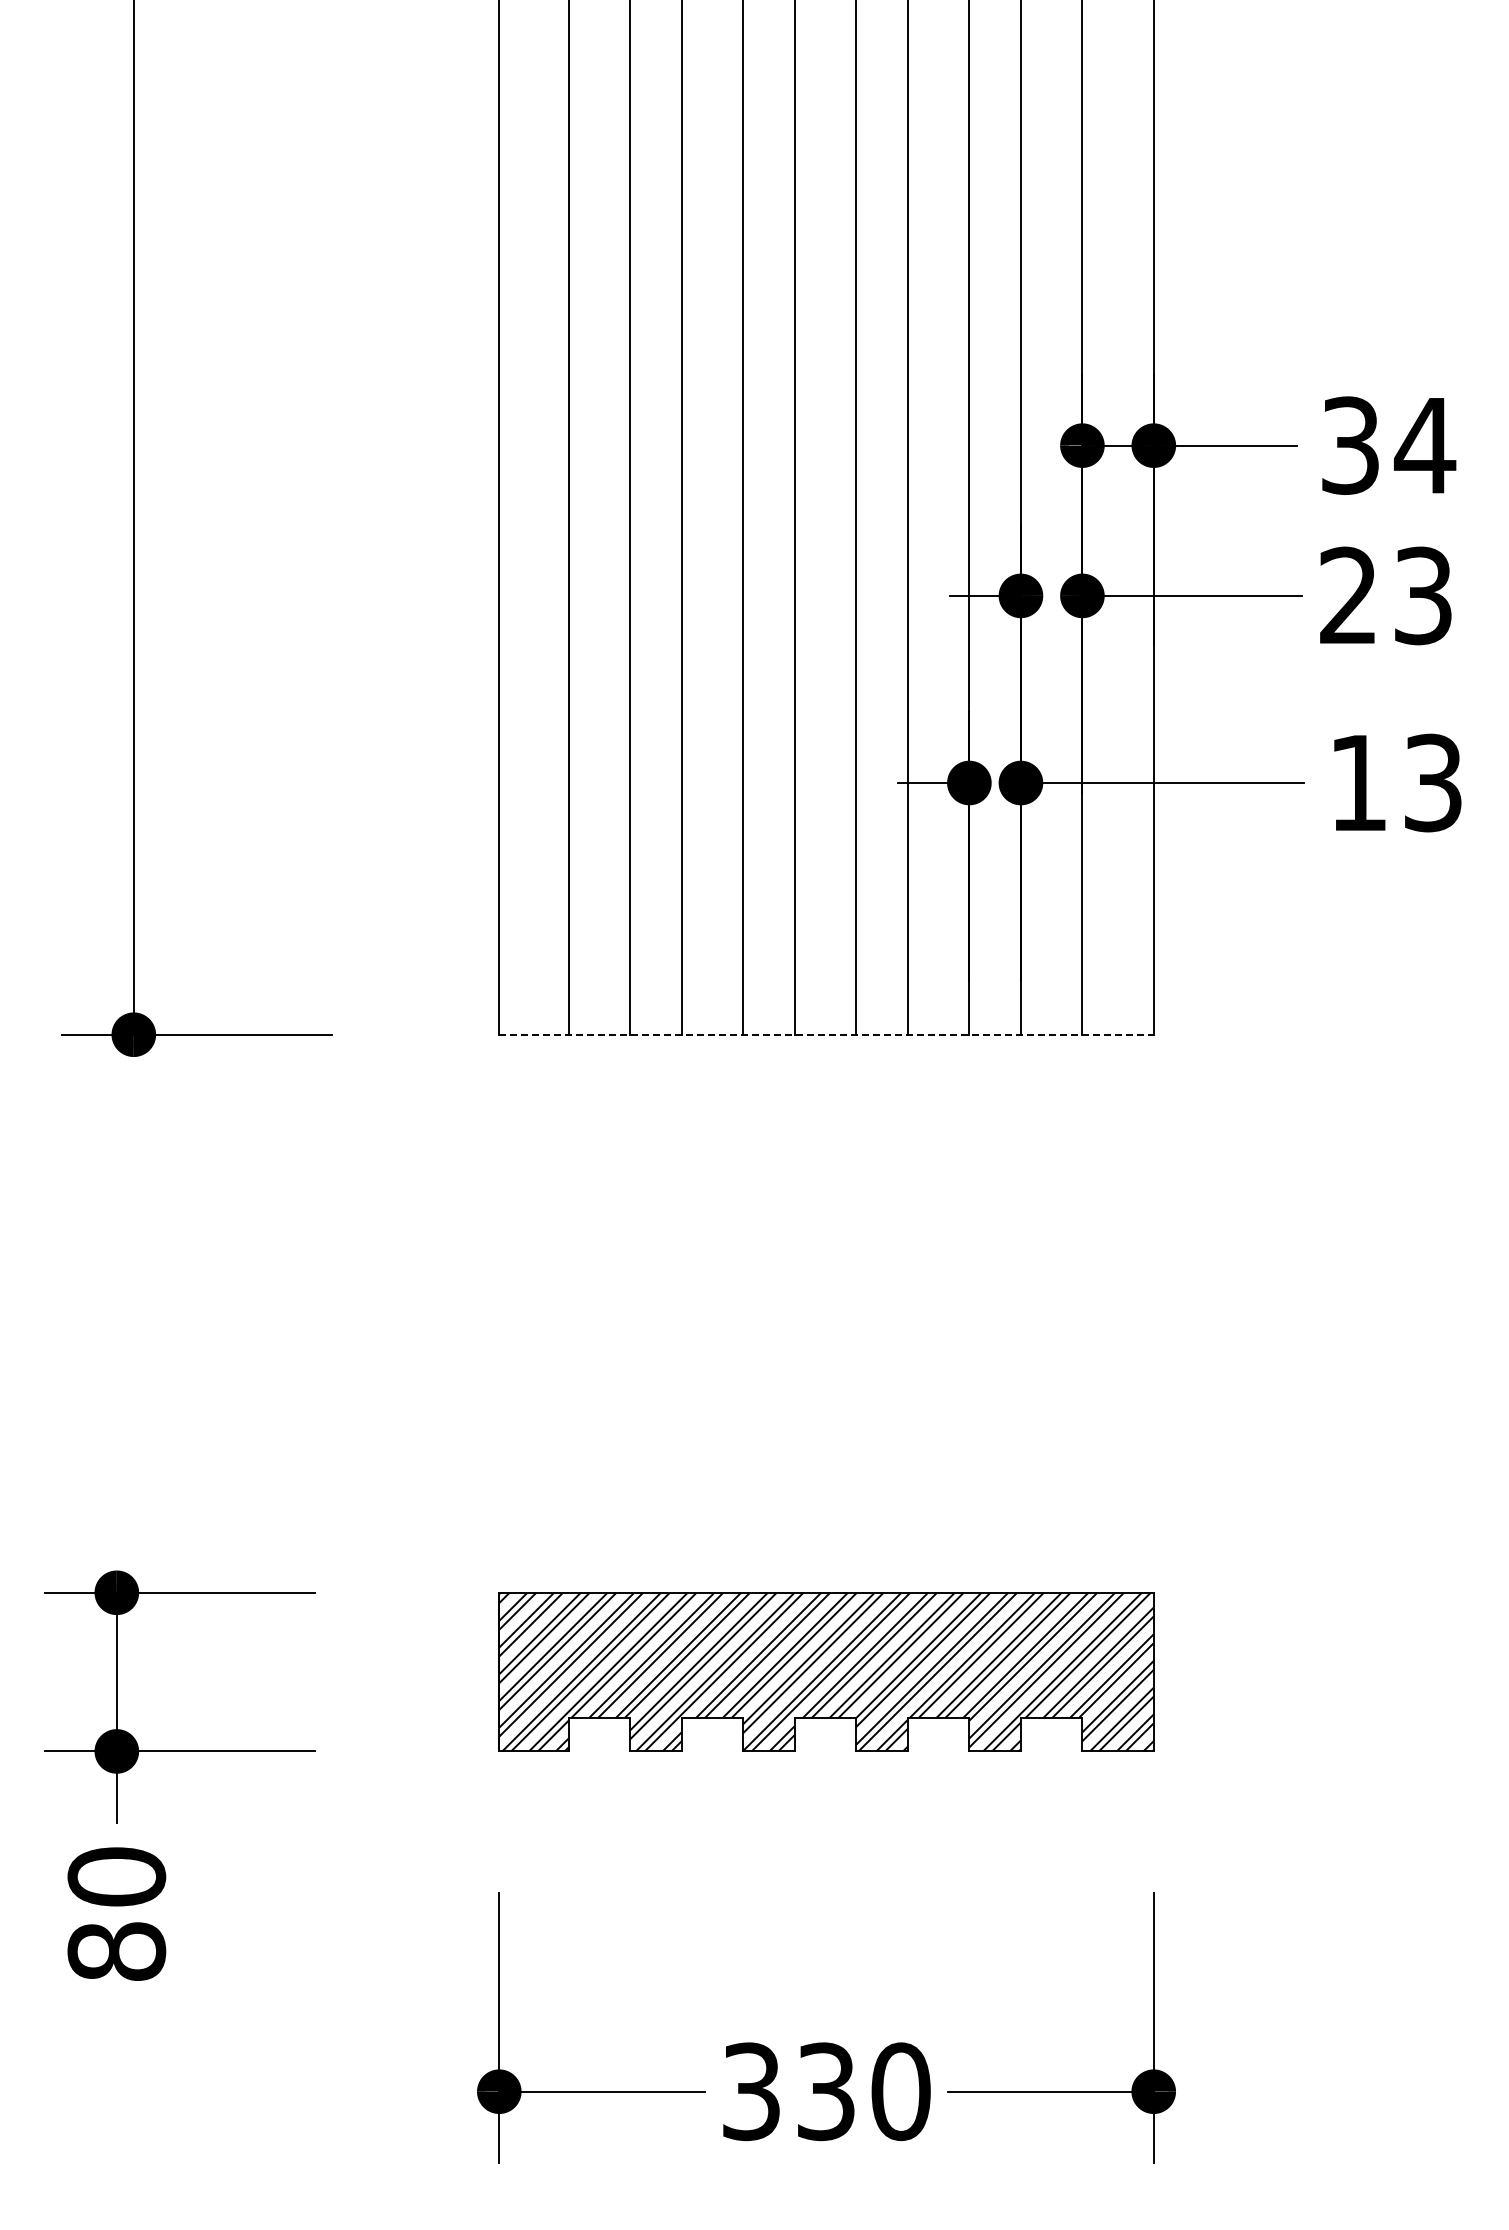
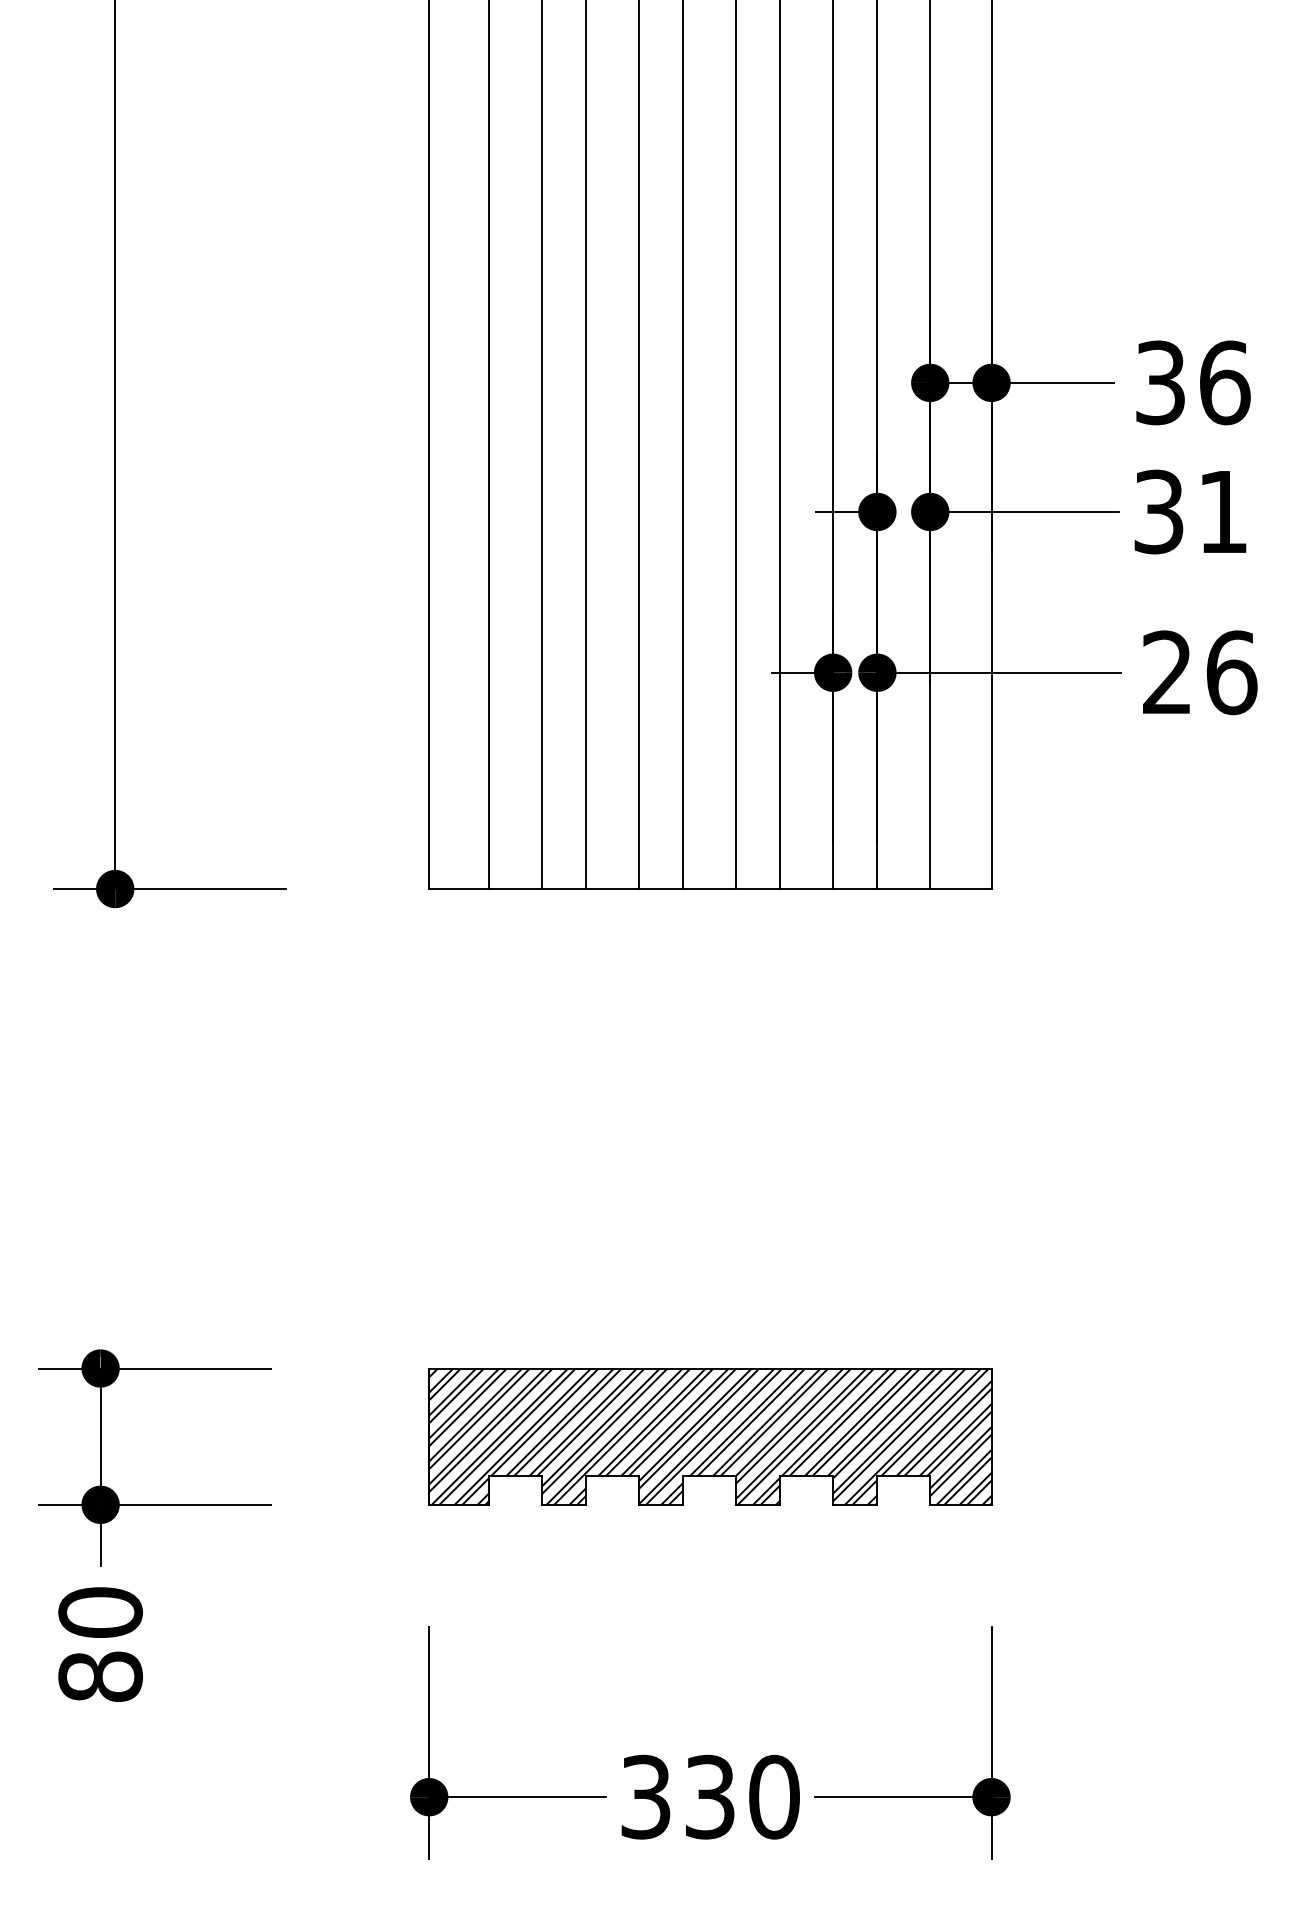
text: (1425, 445) -> (1225, 382), 34 -> 36
text: (1385, 595) -> (1190, 511), 23 -> 31
text: (1396, 782) -> (1200, 672), 13 -> 26
line: (827, 1034) -> (711, 888), dashed -> solid

